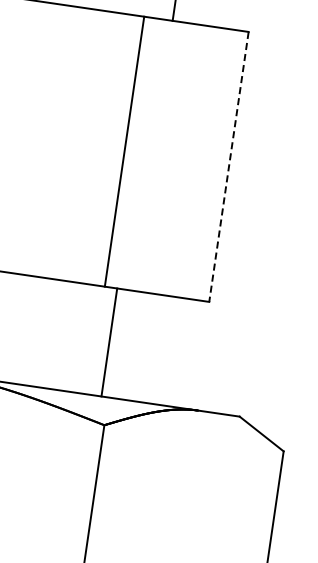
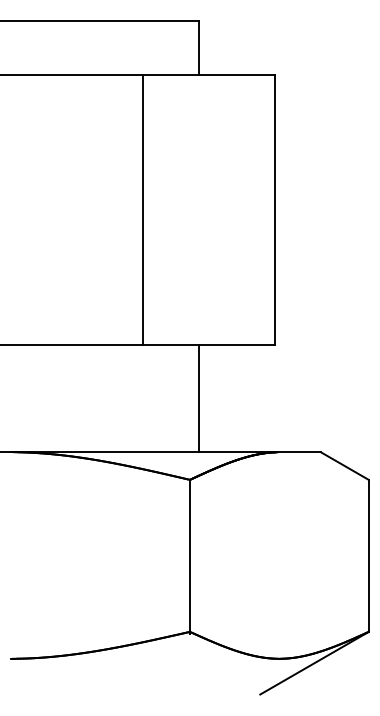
line: (124, 151) -> (142, 209), moved
line: (228, 166) -> (274, 209), dashed -> solid
line: (109, 342) -> (199, 398), moved

